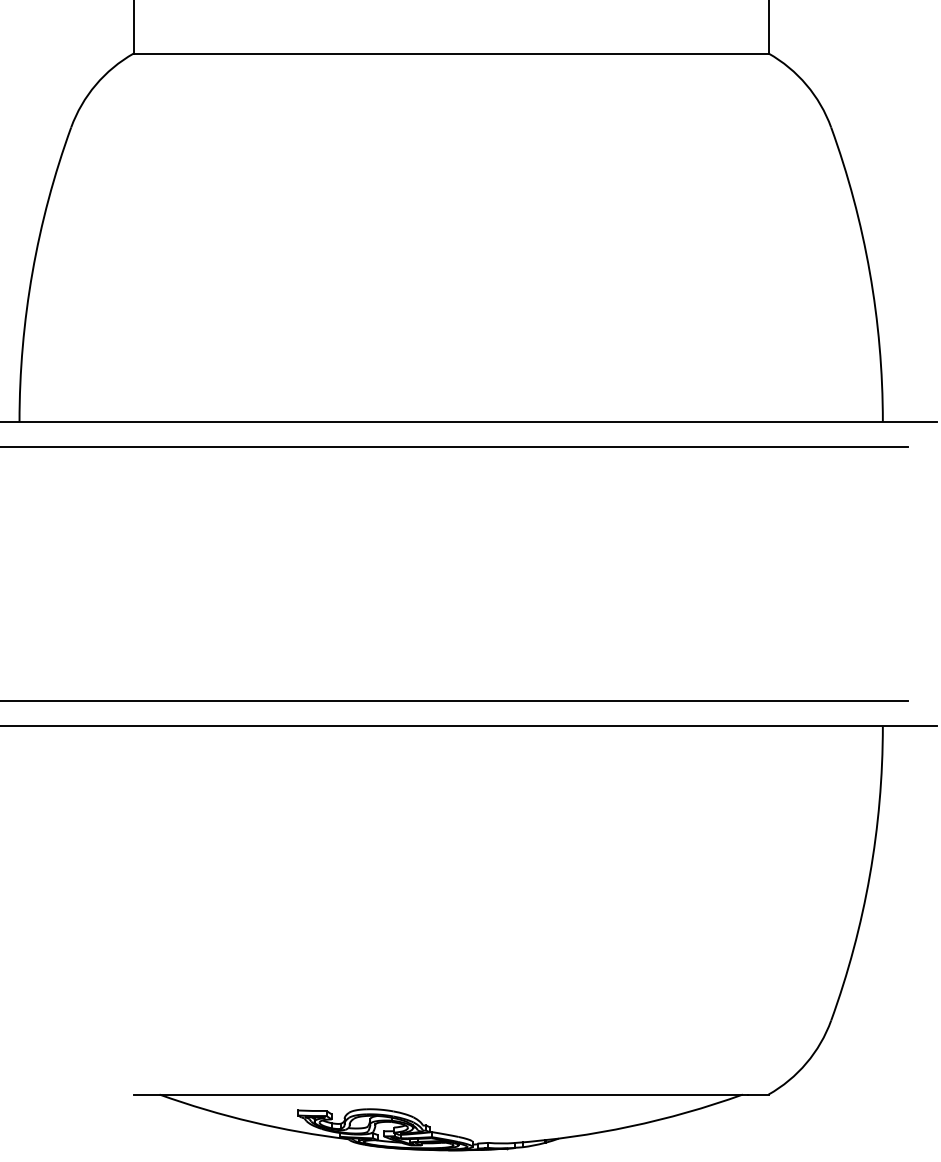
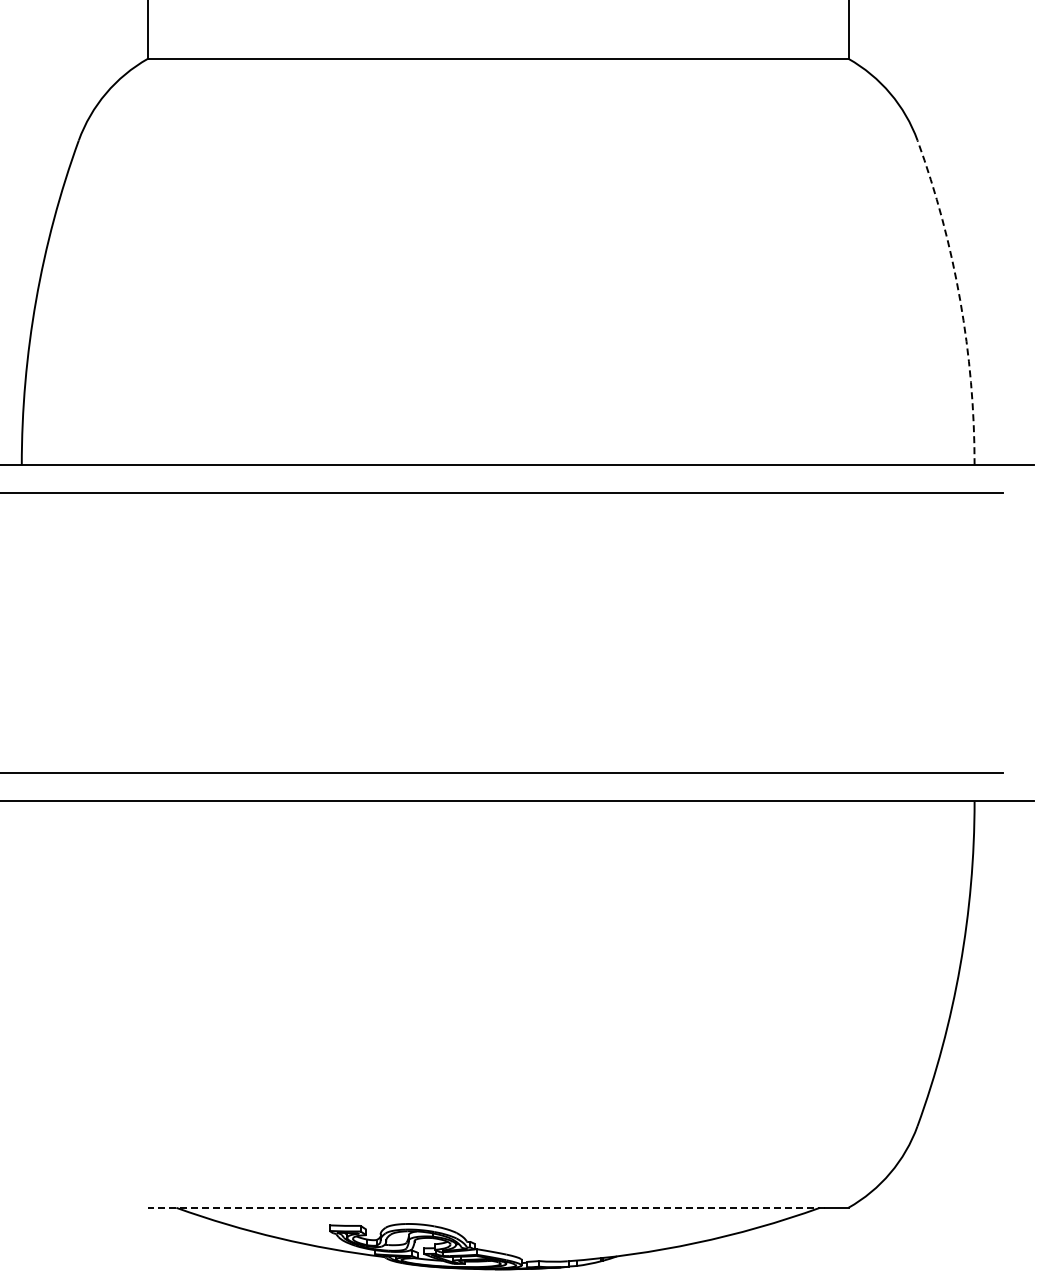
arc: (870, 272) -> (960, 300), solid -> dashed
line: (440, 1094) -> (486, 1207), solid -> dashed

